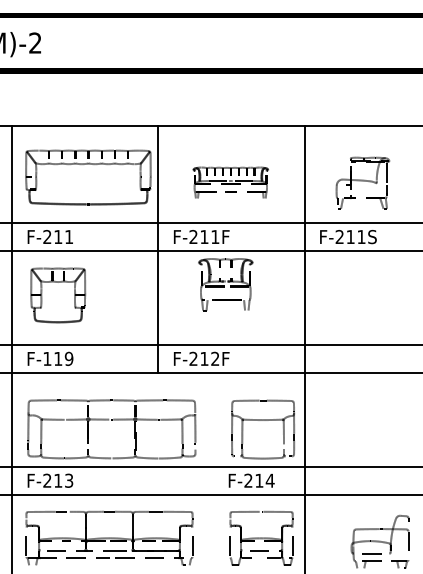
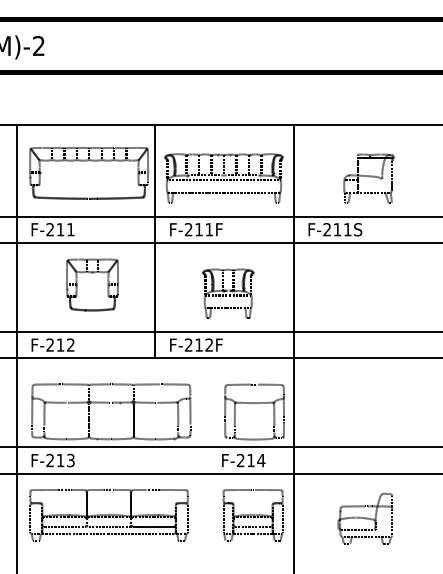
part: (230, 182) -> (223, 178), size x1.67
part: (362, 182) -> (368, 178), moved
part: (226, 284) -> (228, 293), moved
part: (58, 294) -> (92, 284), moved
text: (58, 358) -> (60, 344), F-119 -> F-212

